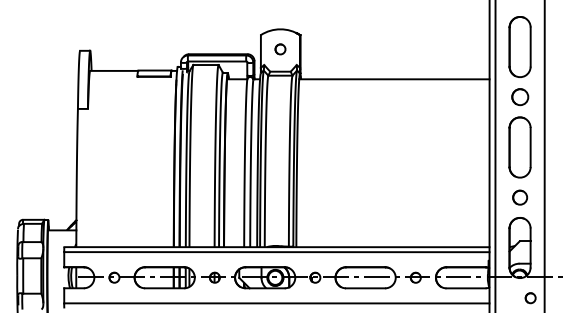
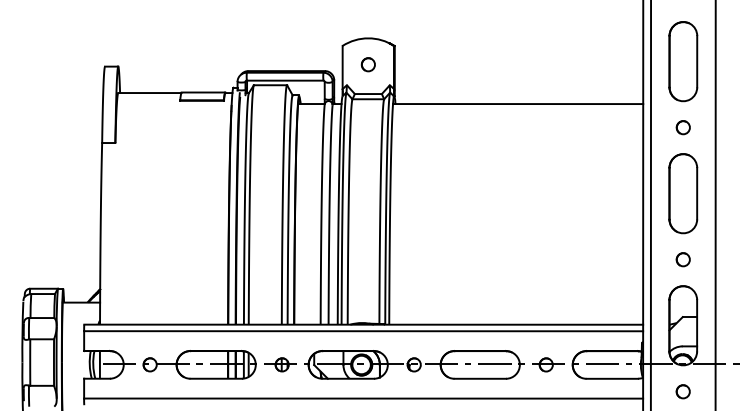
circle: (519, 97) -> (682, 127), size x0.62
circle: (519, 197) -> (682, 259), size x0.71
circle: (530, 298) -> (682, 391), moved

